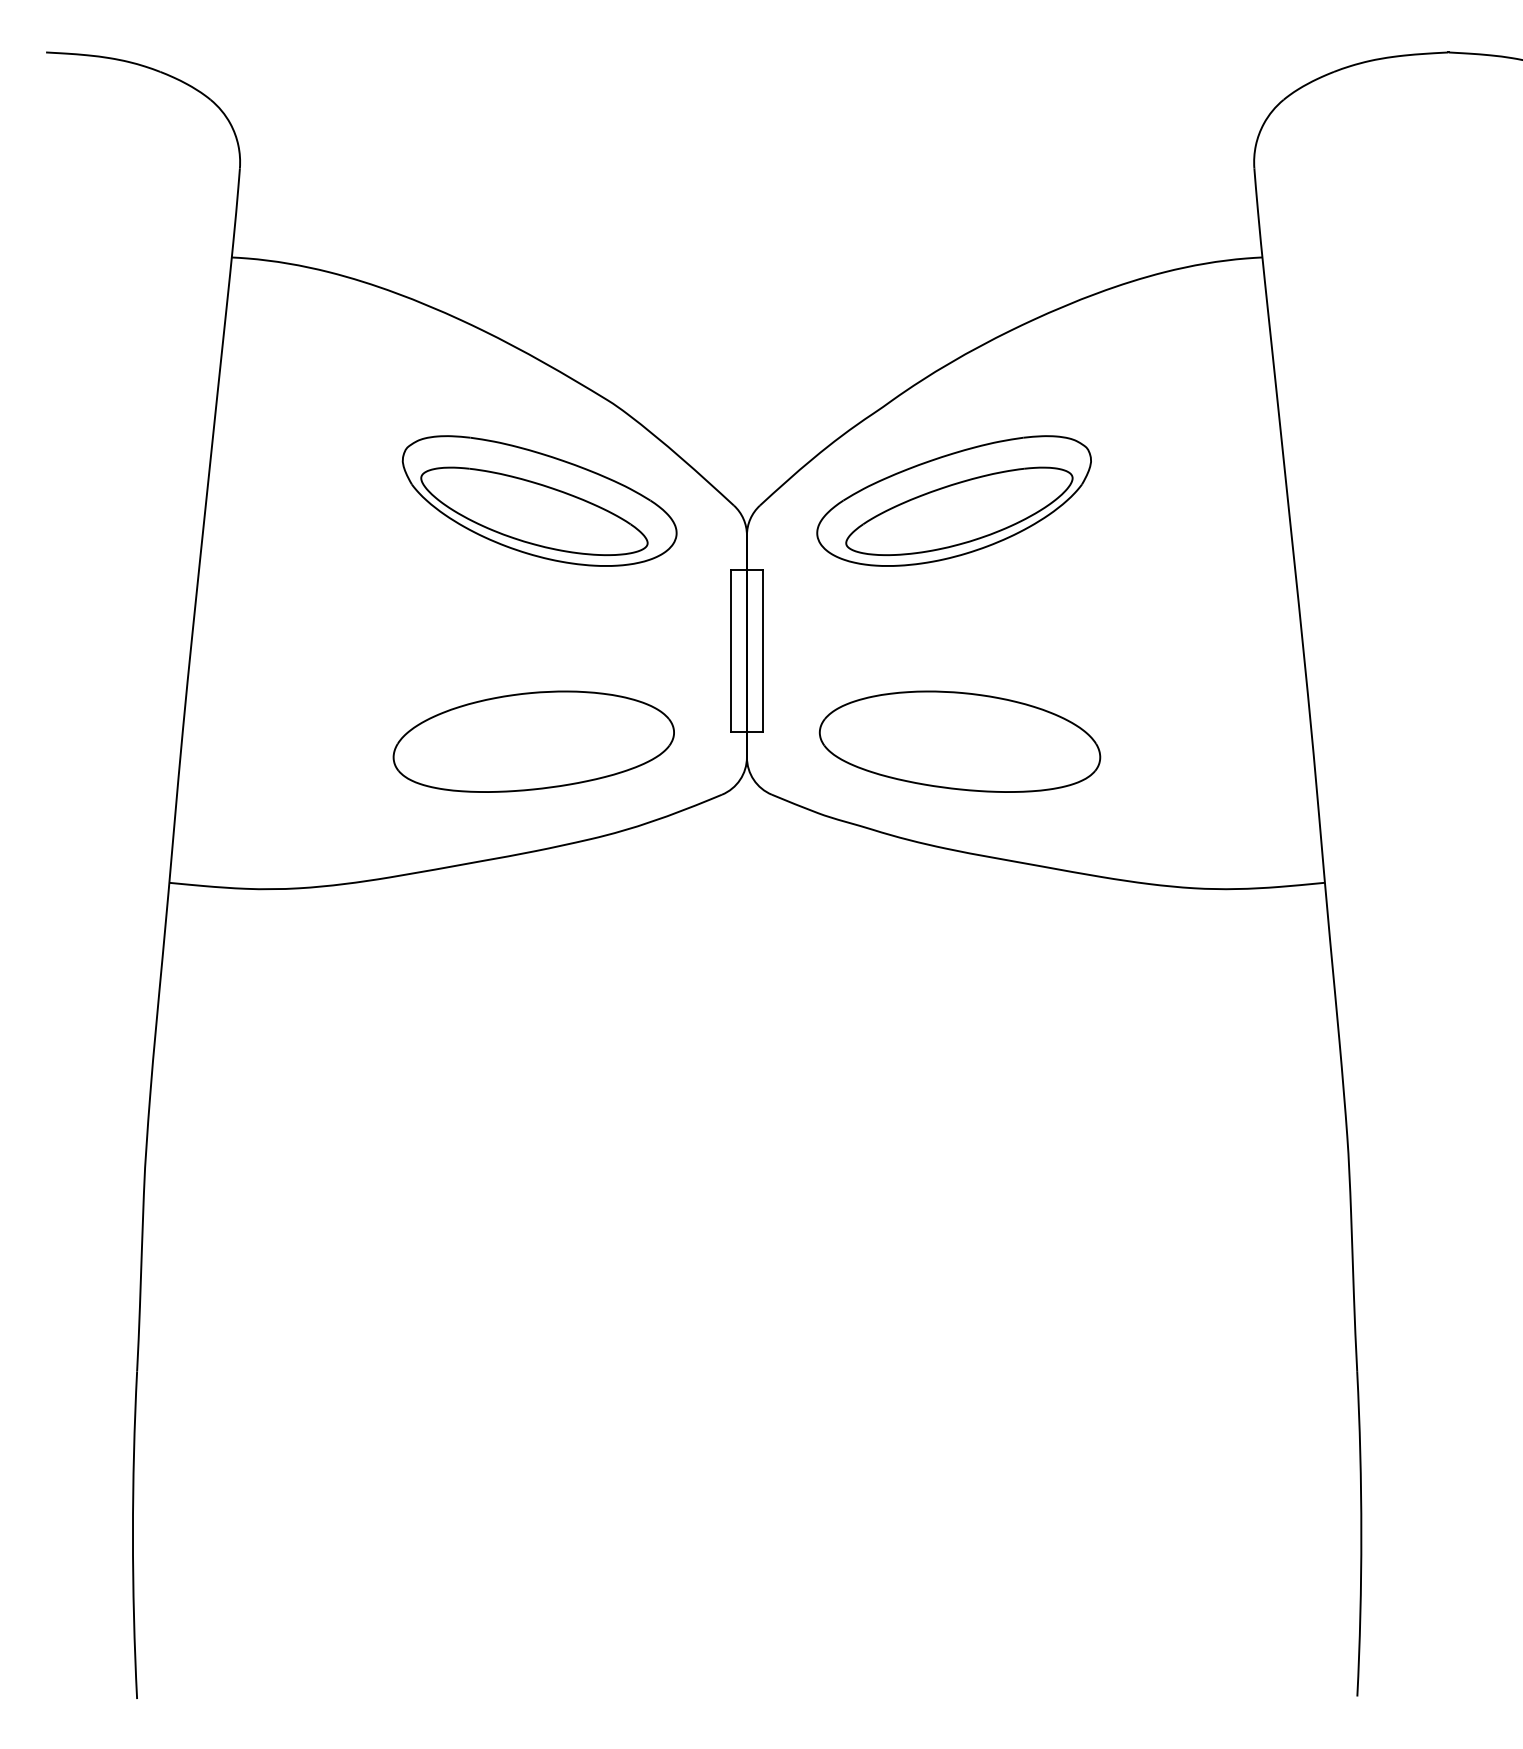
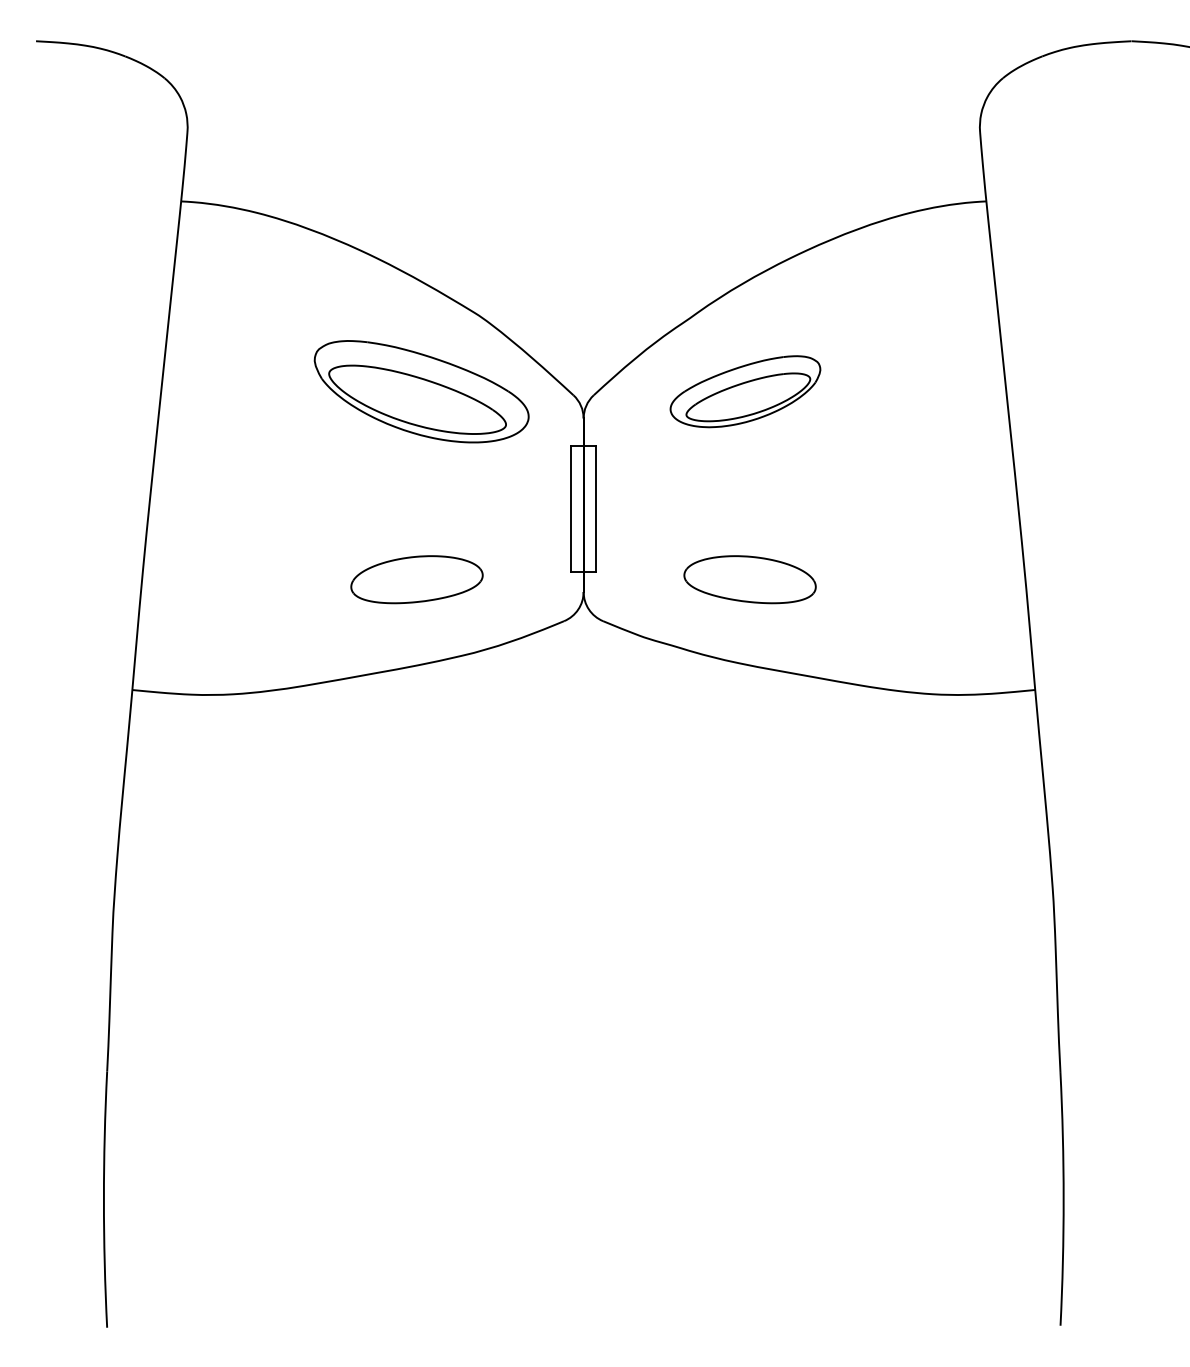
part: (953, 500) -> (745, 391), size x0.7
part: (533, 741) -> (416, 579), size x0.6
part: (959, 741) -> (749, 579), size x0.6

